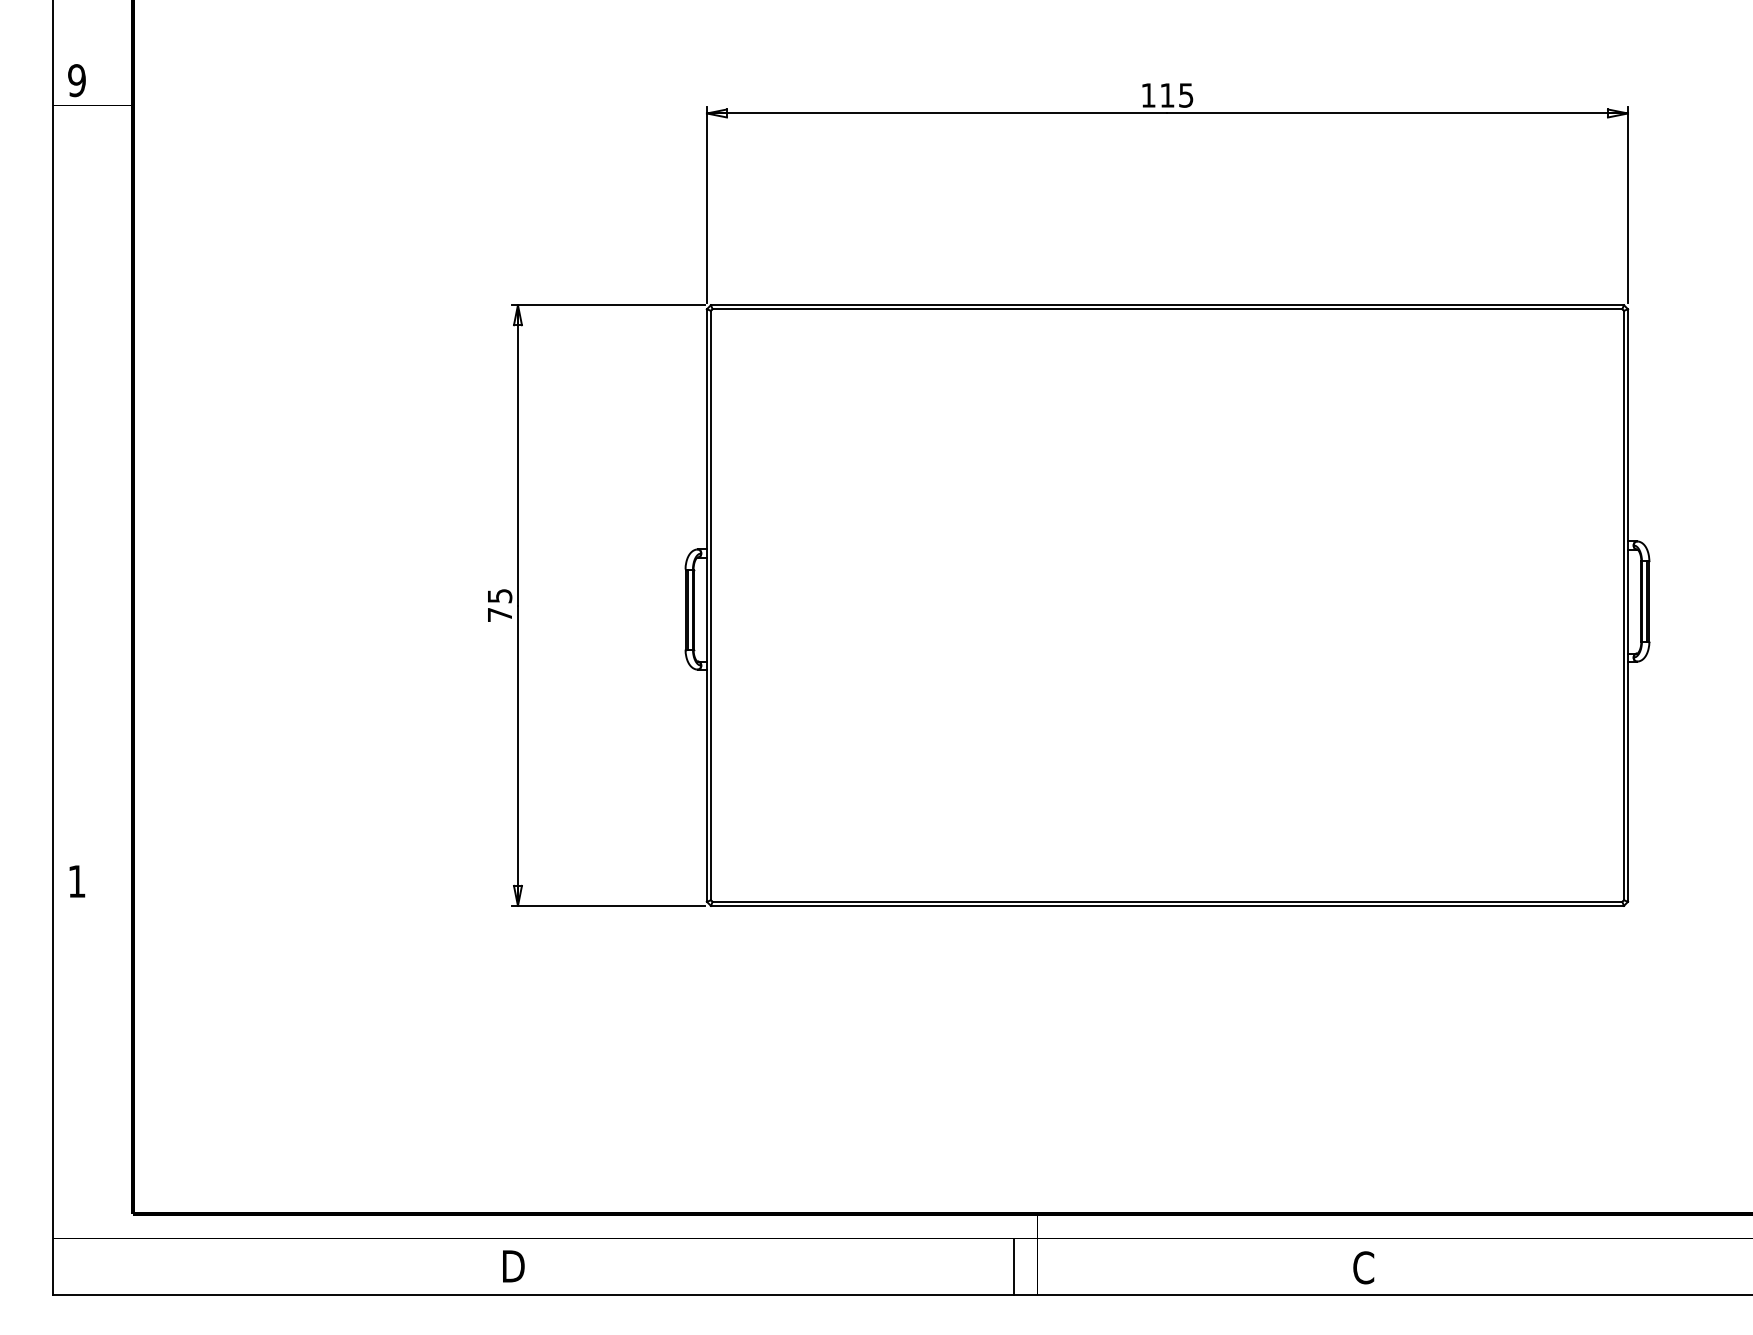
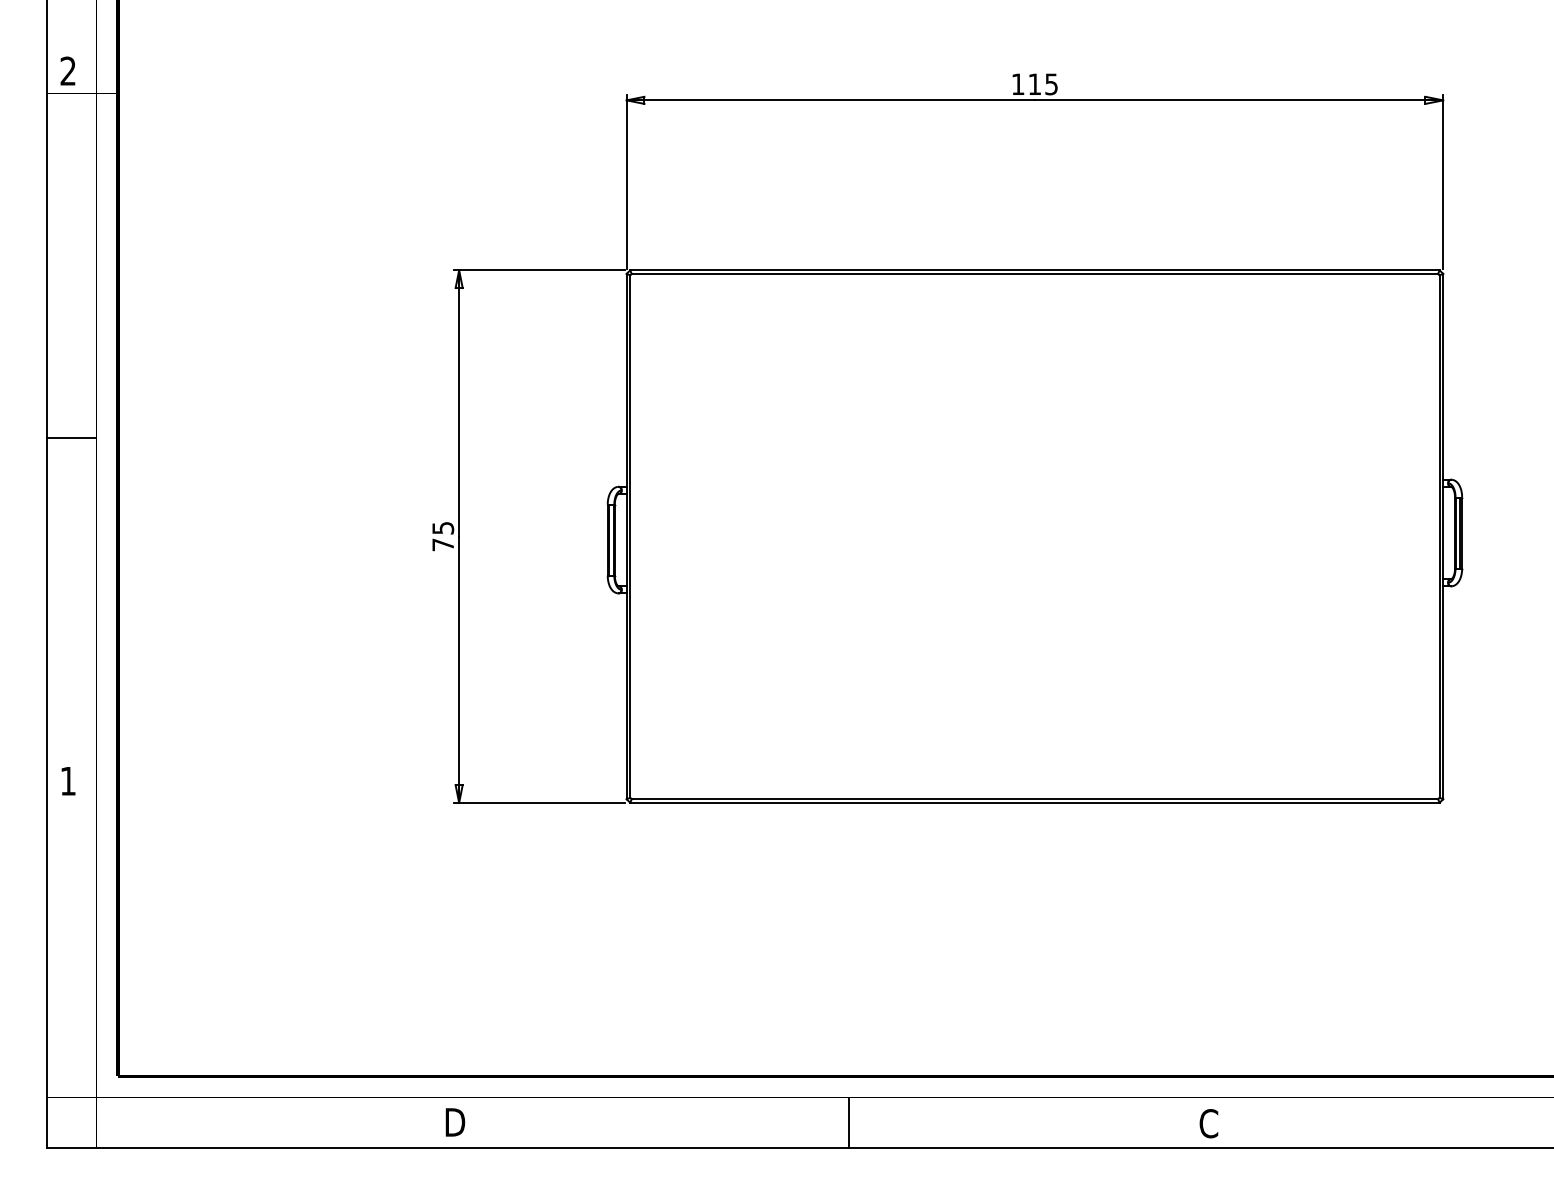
text: (76, 80) -> (67, 71), 9 -> 2
line: (80, 494) -> (71, 438), added
line: (1013, 1266) -> (848, 1122), moved

